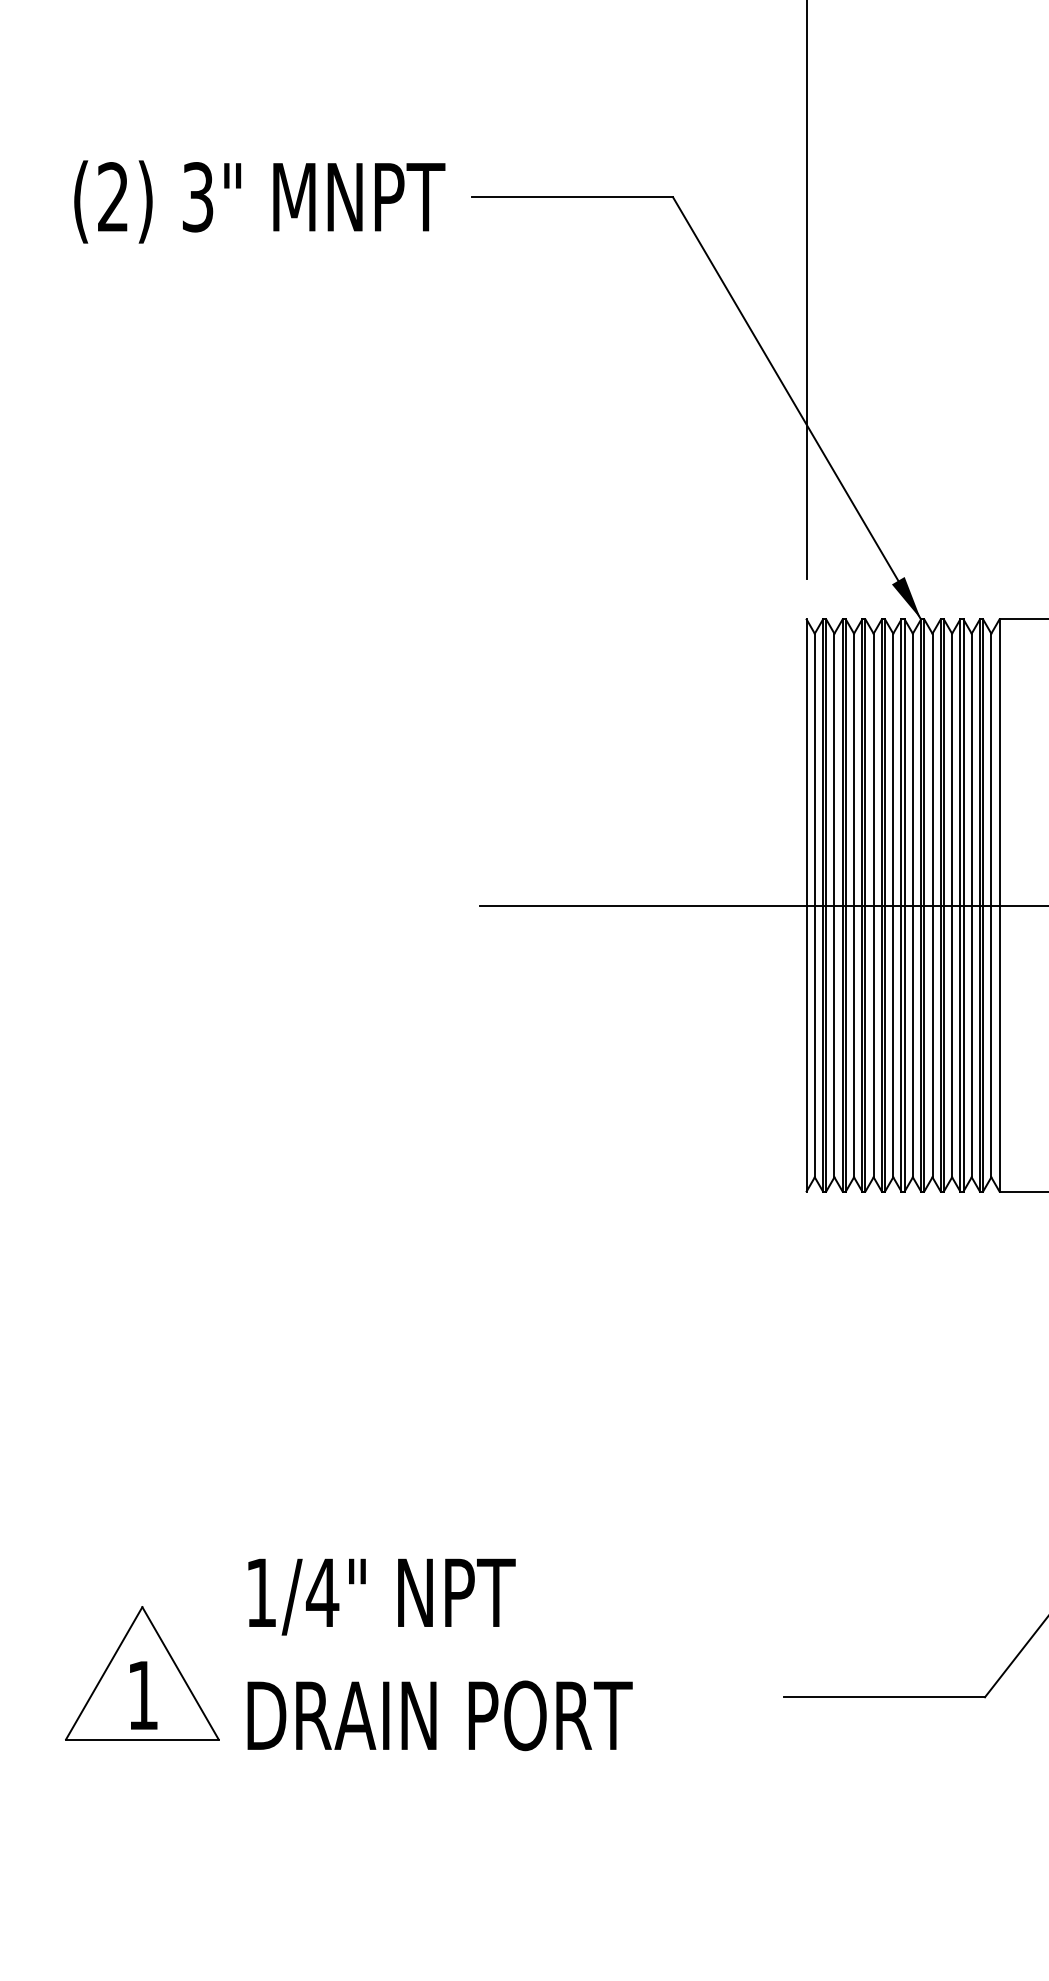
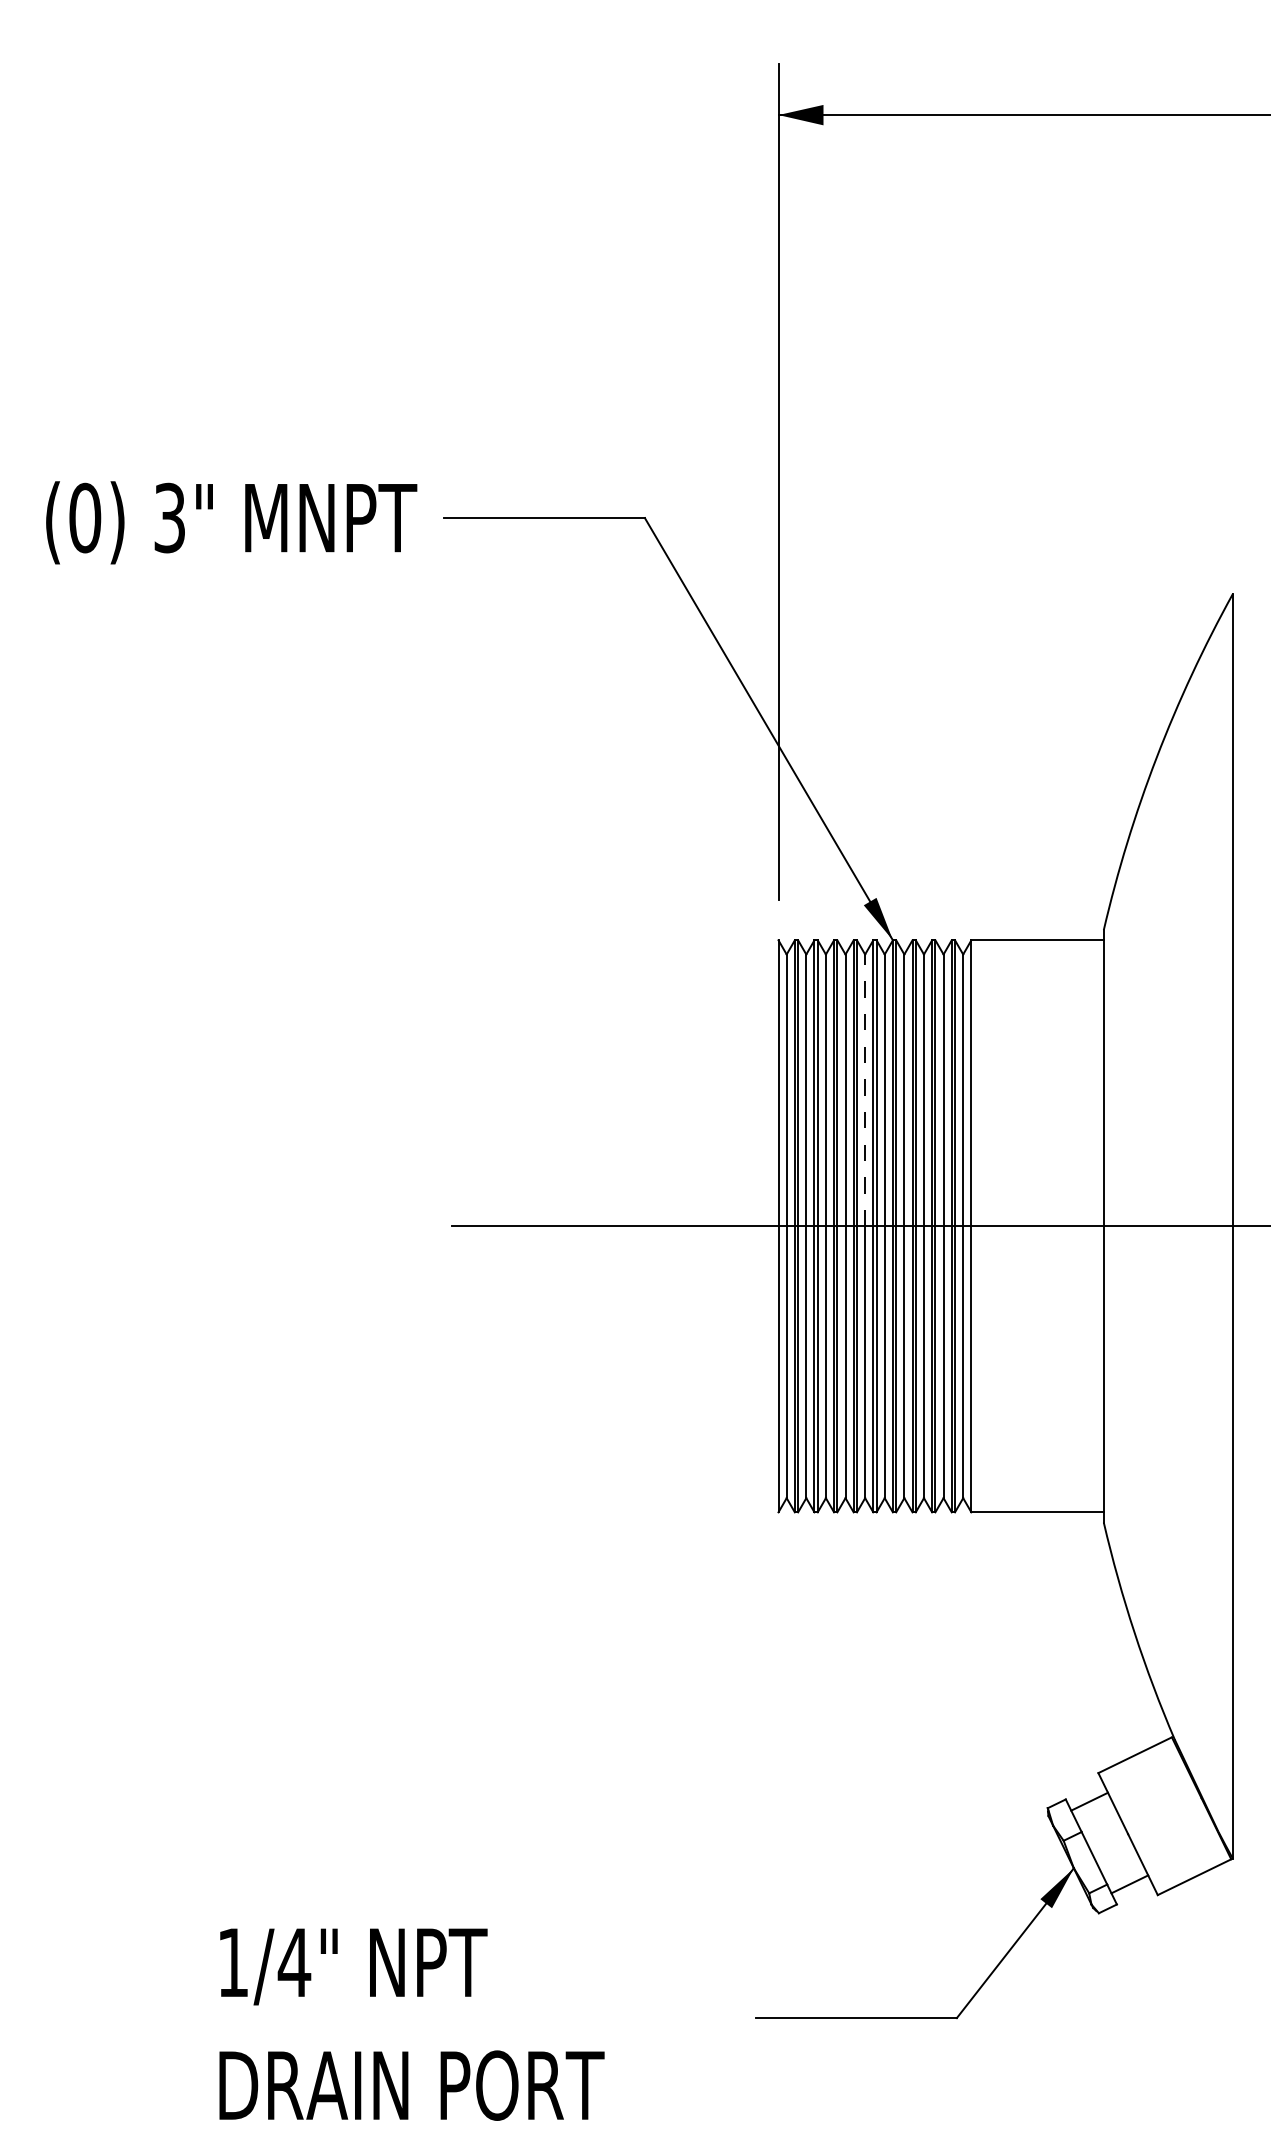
text: (113, 196) -> (85, 517), (2) -> (0)
line: (893, 769) -> (865, 1090), solid -> dashed
text: (439, 1654) -> (411, 2024), moved
part: (141, 1672) -> (113, 1993), removed

